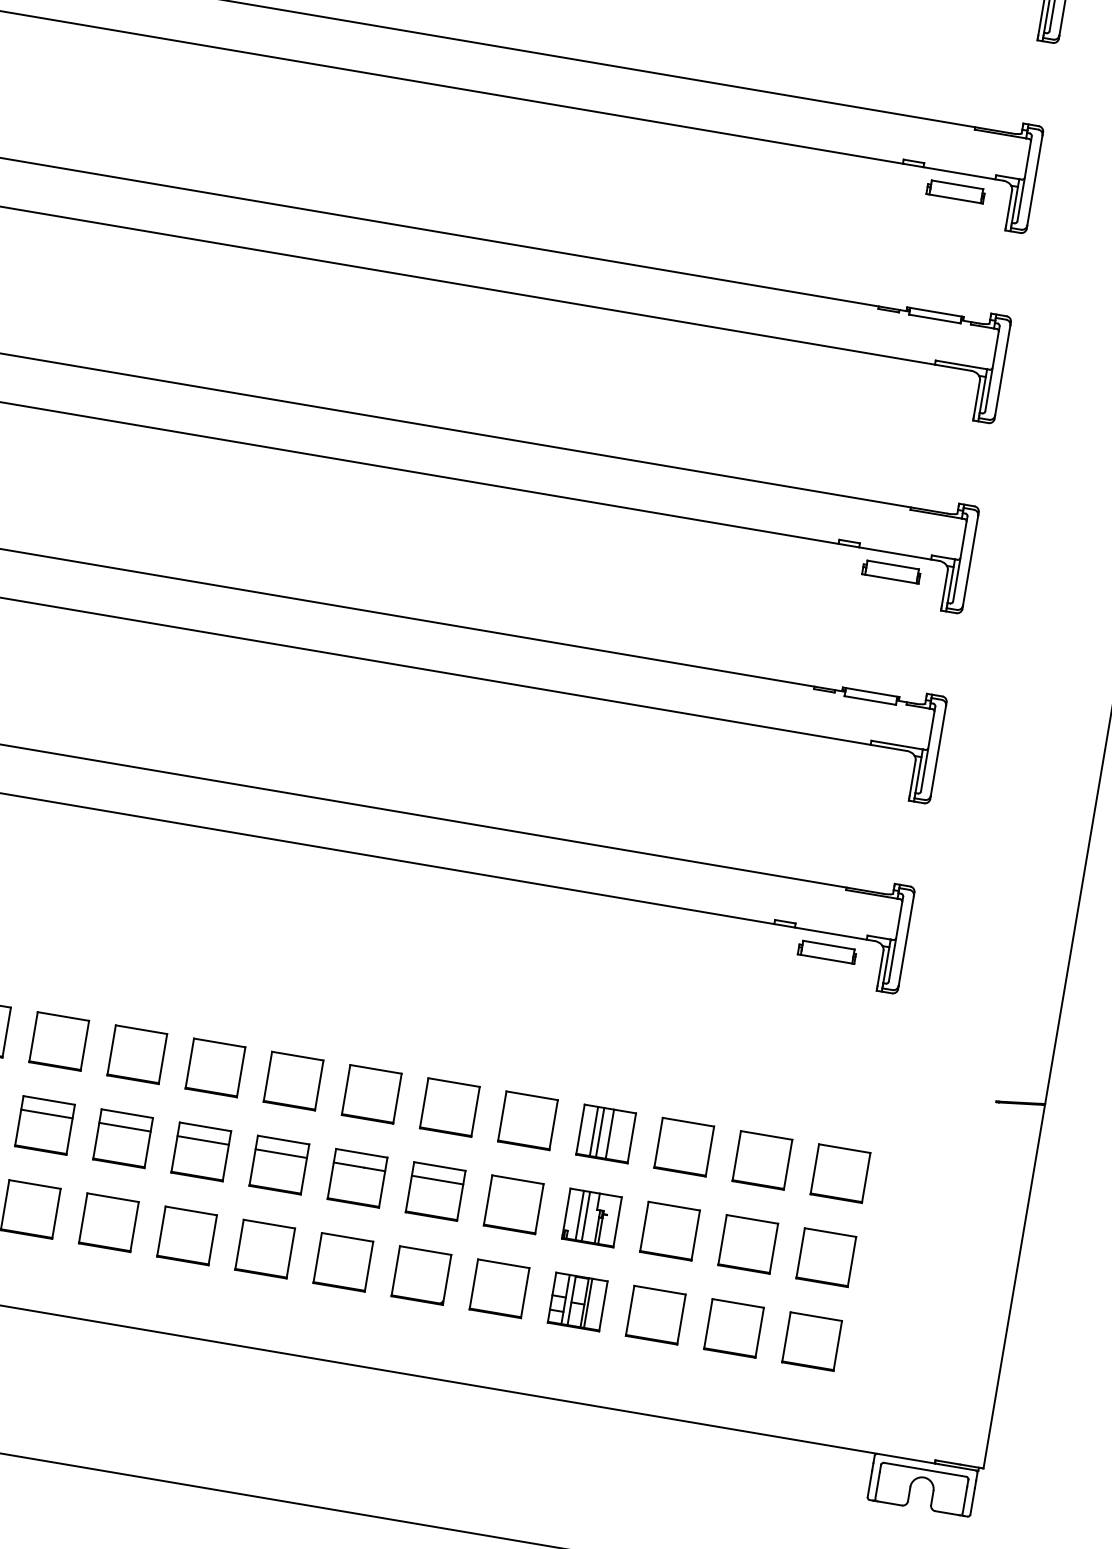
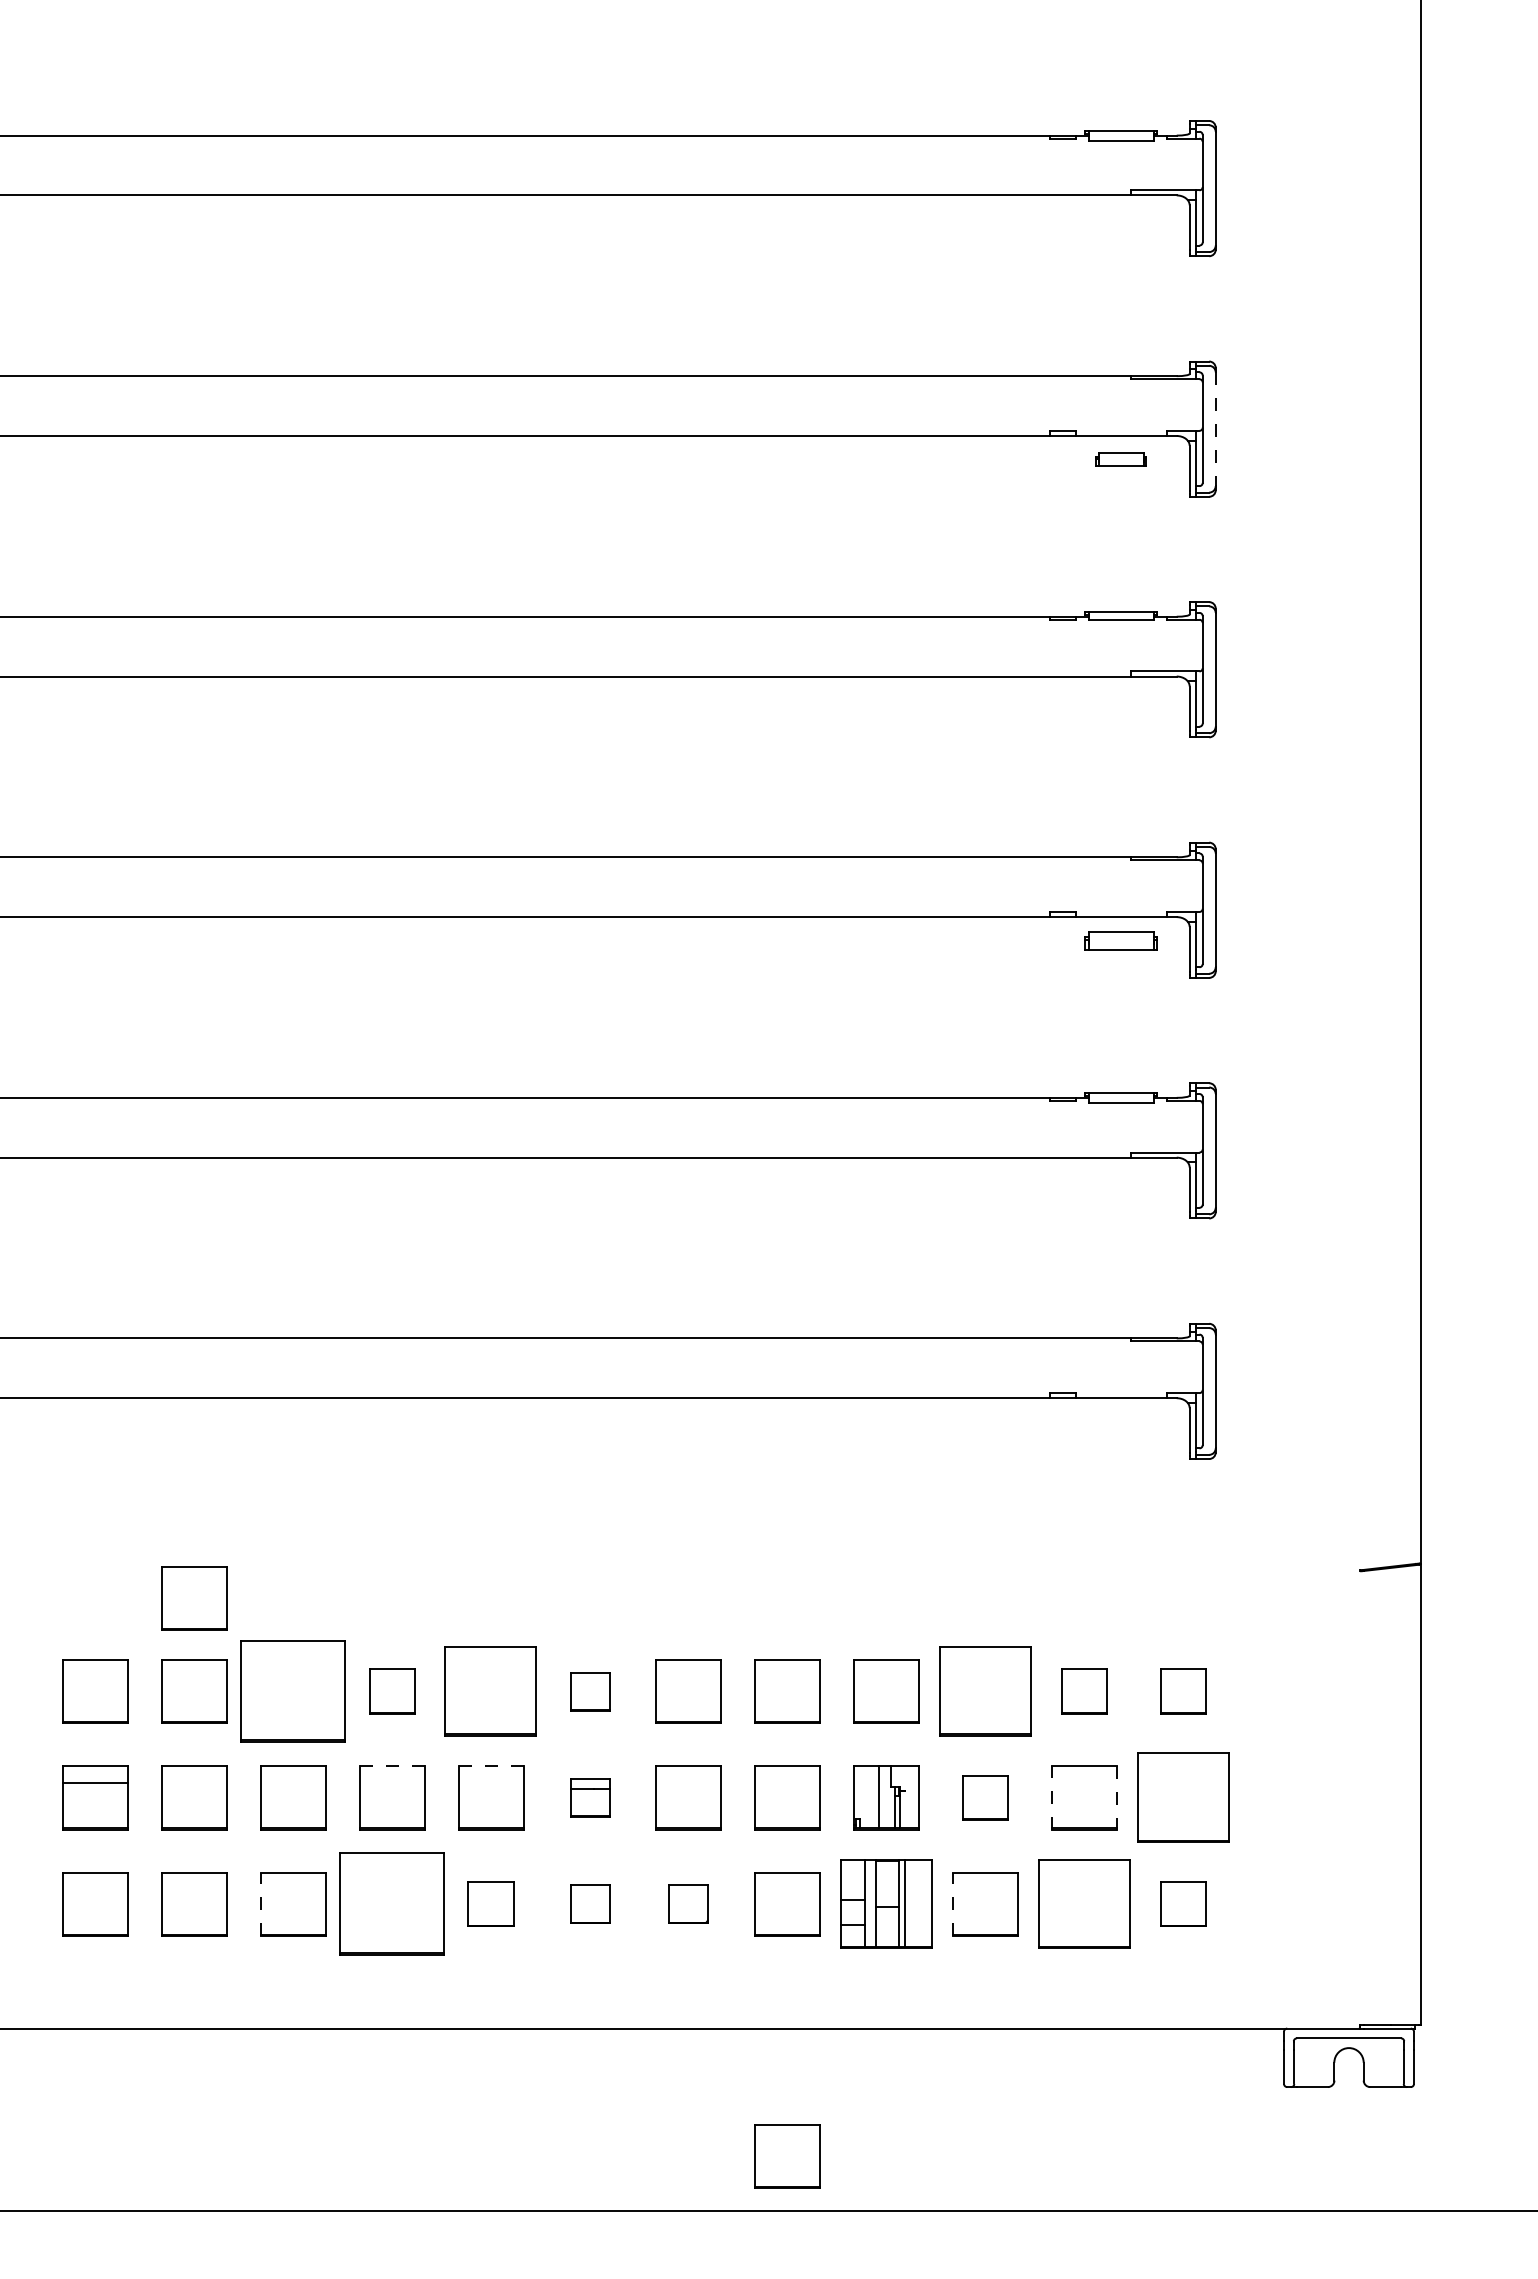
line: (1034, 180) -> (1215, 429), solid -> dashed
part: (955, 191) -> (1120, 459), size x0.7
part: (827, 951) -> (1120, 1421), removed
part: (71, 967) -> (194, 1598), added
part: (137, 1054) -> (293, 1691), size x1.6
part: (215, 1067) -> (392, 1691), size x0.7
part: (293, 1081) -> (491, 1691), size x1.4
part: (372, 1094) -> (590, 1691), size x0.6
line: (46, 1114) -> (193, 1783), removed
line: (124, 1127) -> (292, 1783), removed
line: (205, 1127) -> (392, 1766), solid -> dashed
line: (594, 1131) -> (871, 1690), removed
line: (599, 1132) -> (878, 1690), removed
line: (610, 1133) -> (891, 1690), removed
line: (202, 1140) -> (391, 1783), removed
line: (283, 1140) -> (491, 1766), solid -> dashed
part: (684, 1147) -> (985, 1691), size x1.4
line: (280, 1153) -> (490, 1783), removed
part: (762, 1160) -> (1084, 1691), size x0.7
part: (840, 1173) -> (1183, 1691), size x0.7
part: (358, 1178) -> (590, 1797), size x0.6
line: (437, 1180) -> (688, 1783), removed
line: (580, 1215) -> (871, 1797), removed
line: (82, 1218) -> (260, 1904), solid -> dashed
part: (670, 1230) -> (985, 1797), size x0.7
part: (187, 1236) -> (392, 1904), size x1.6
line: (722, 1239) -> (1051, 1797), solid -> dashed
line: (773, 1248) -> (1116, 1797), solid -> dashed
part: (265, 1249) -> (491, 1904), size x0.7
part: (826, 1257) -> (1183, 1797), size x1.4
part: (343, 1262) -> (590, 1904), size x0.6
part: (421, 1275) -> (688, 1904), size x0.6
part: (577, 1302) -> (886, 1904), size x1.4
line: (629, 1311) -> (952, 1904), solid -> dashed
part: (734, 1328) -> (1084, 1904), size x1.4
part: (812, 1341) -> (1183, 1904), size x0.7
part: (465, 1488) -> (787, 2156), added

